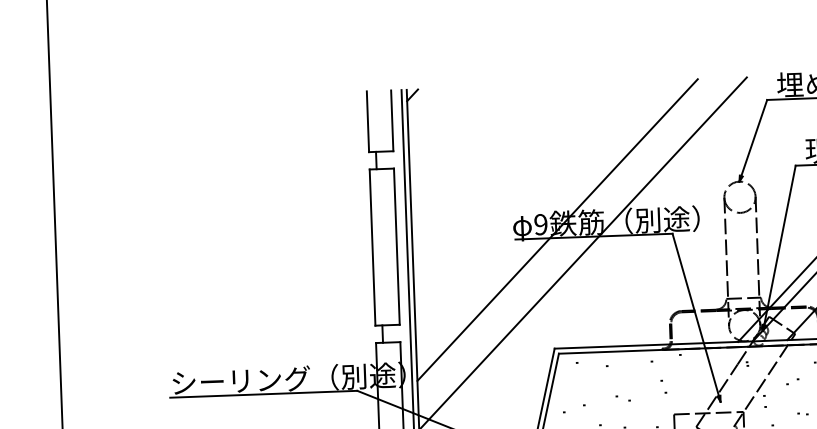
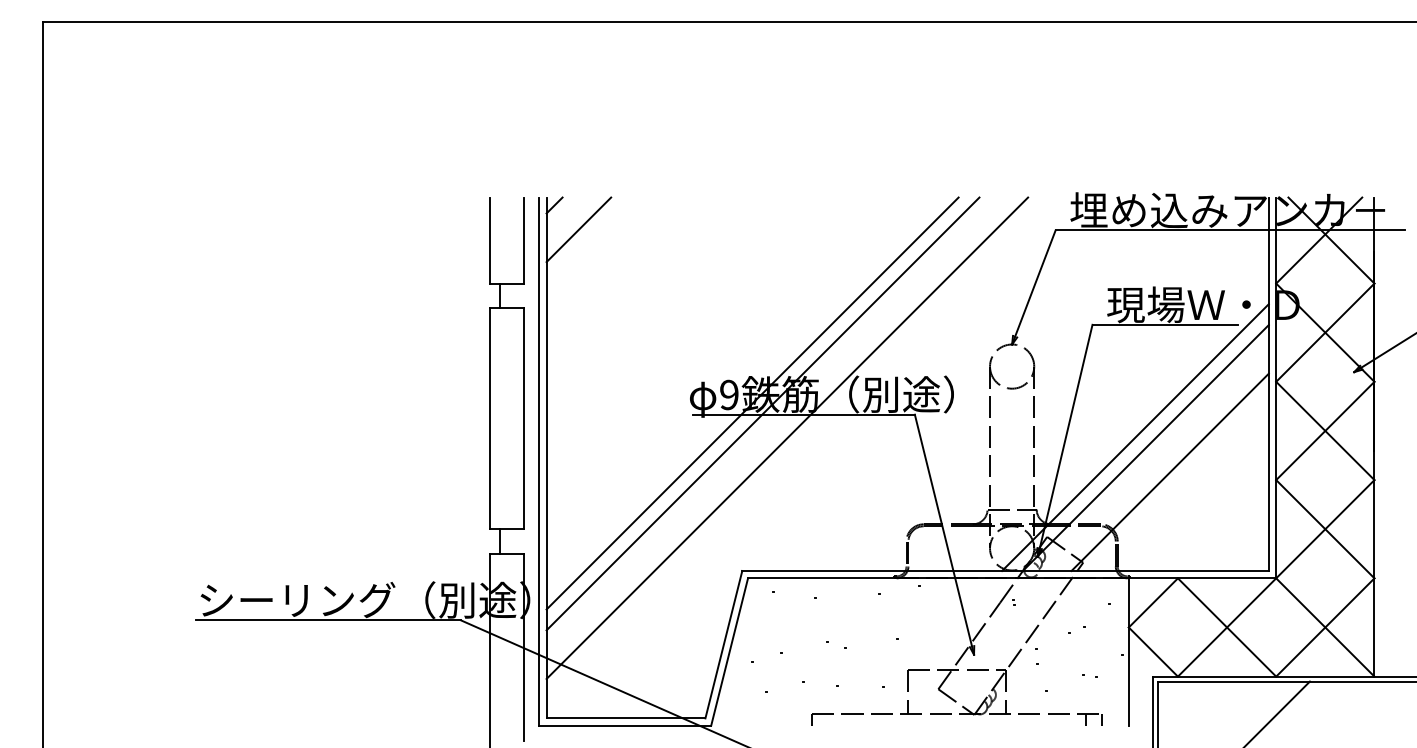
line: (430, 111) -> (578, 229), added
line: (564, 236) -> (762, 413), added

